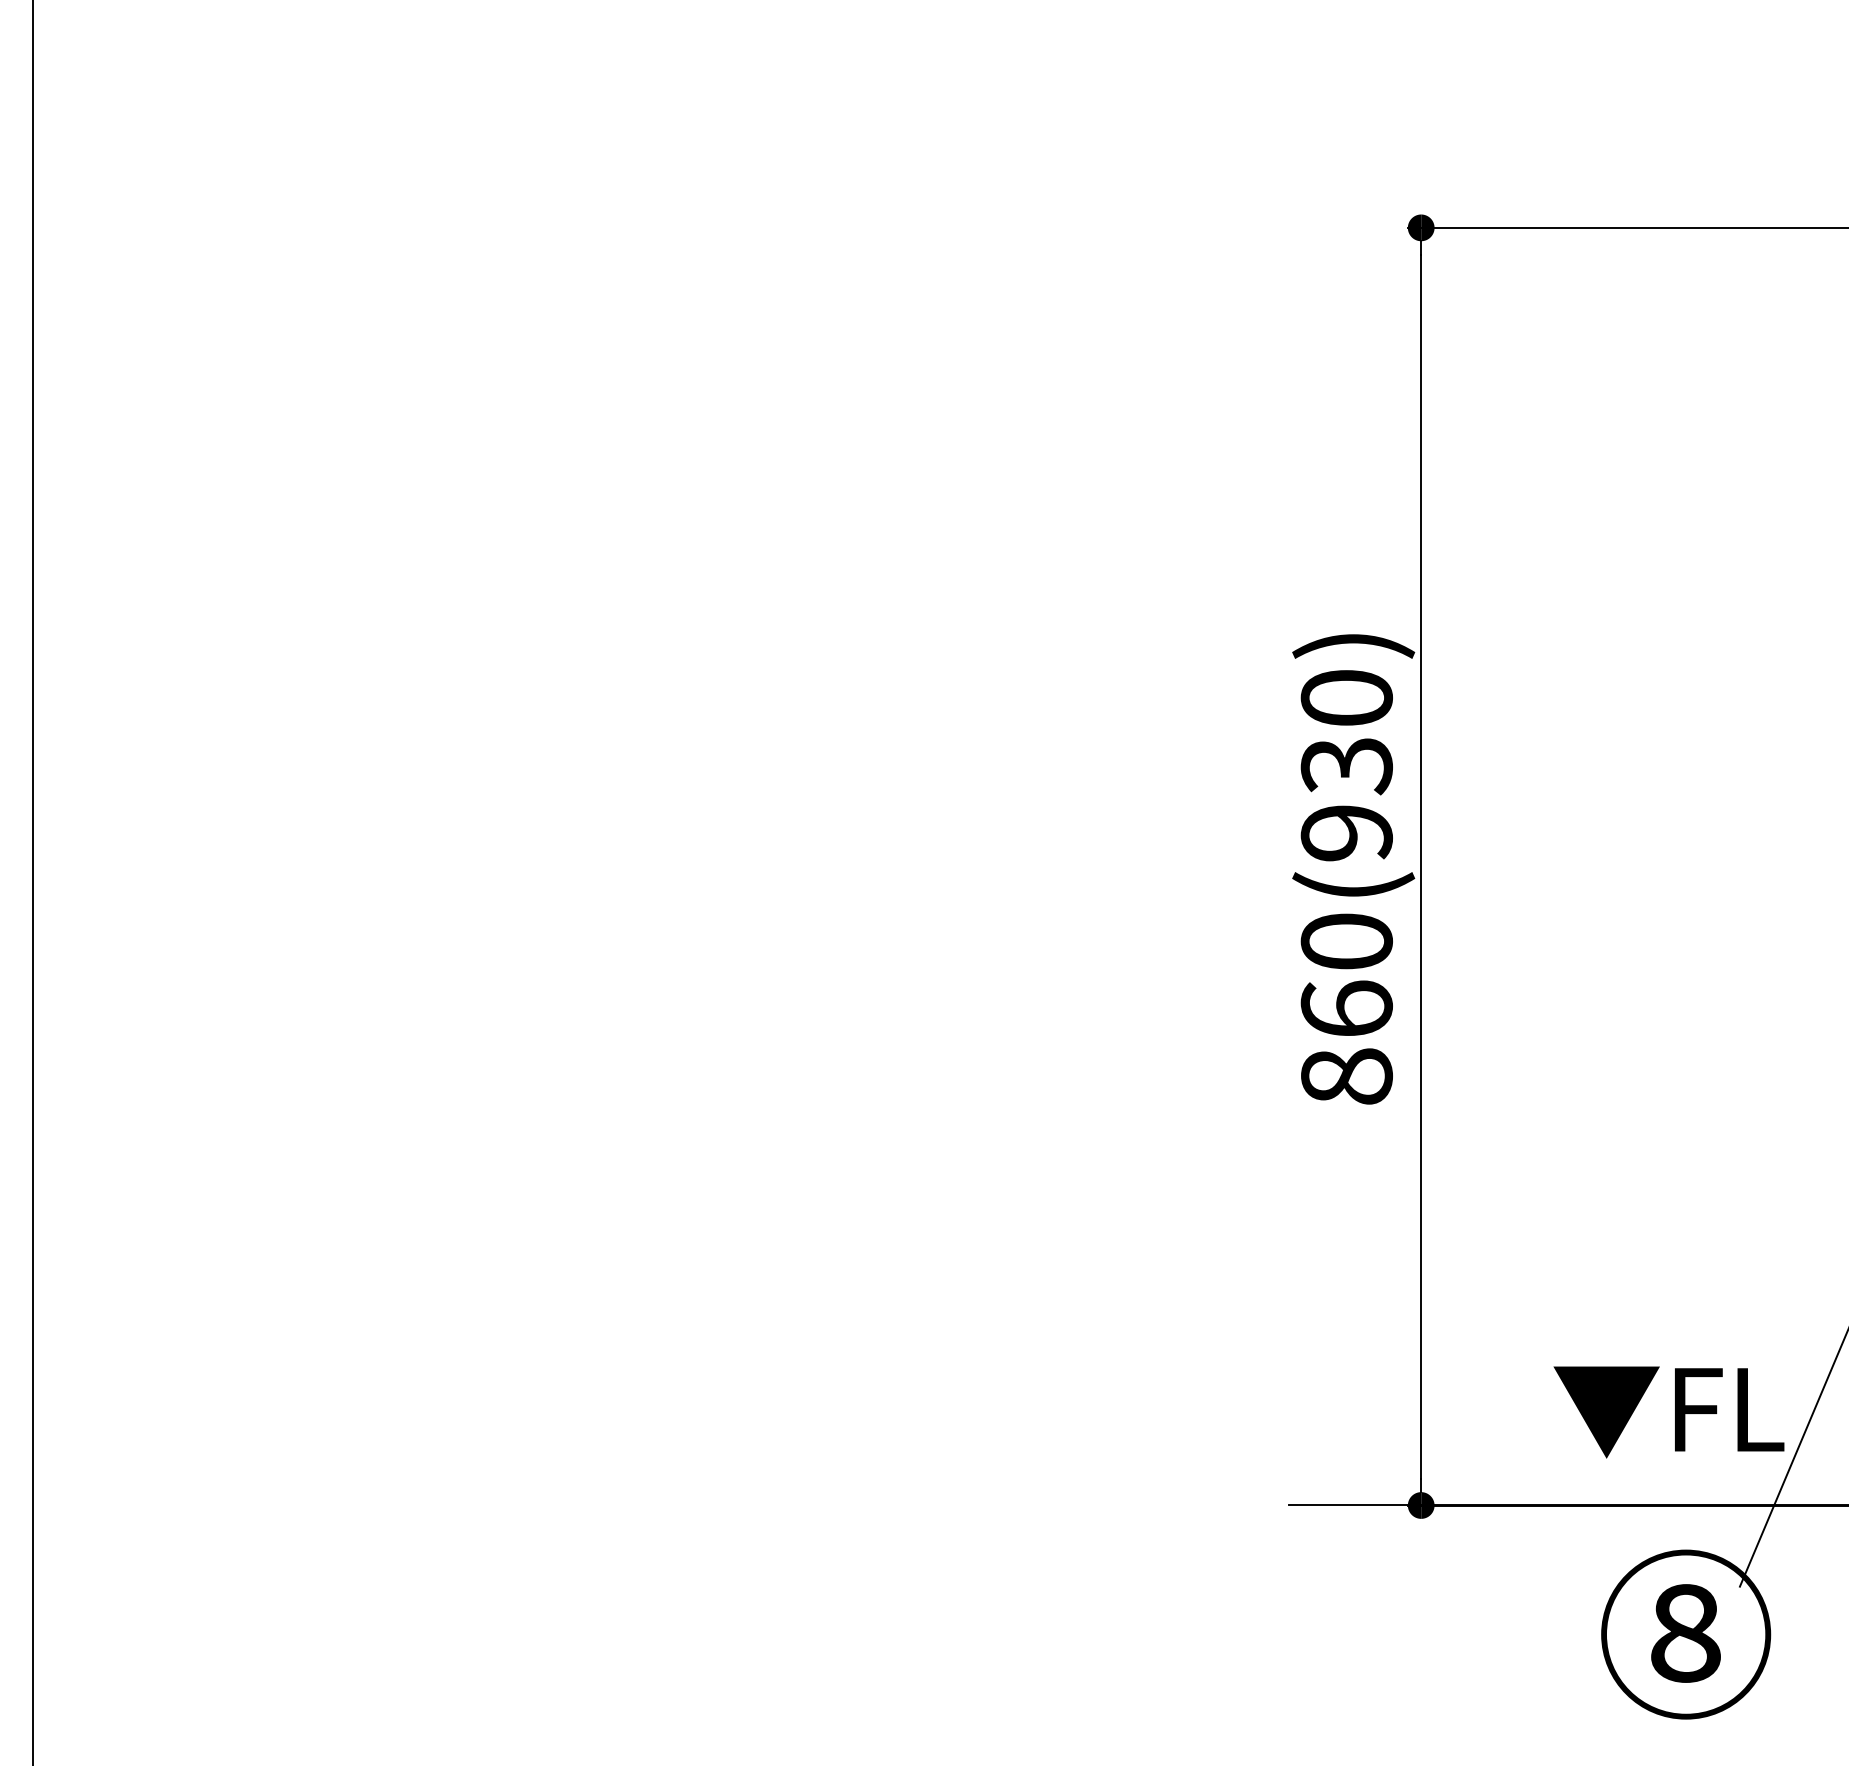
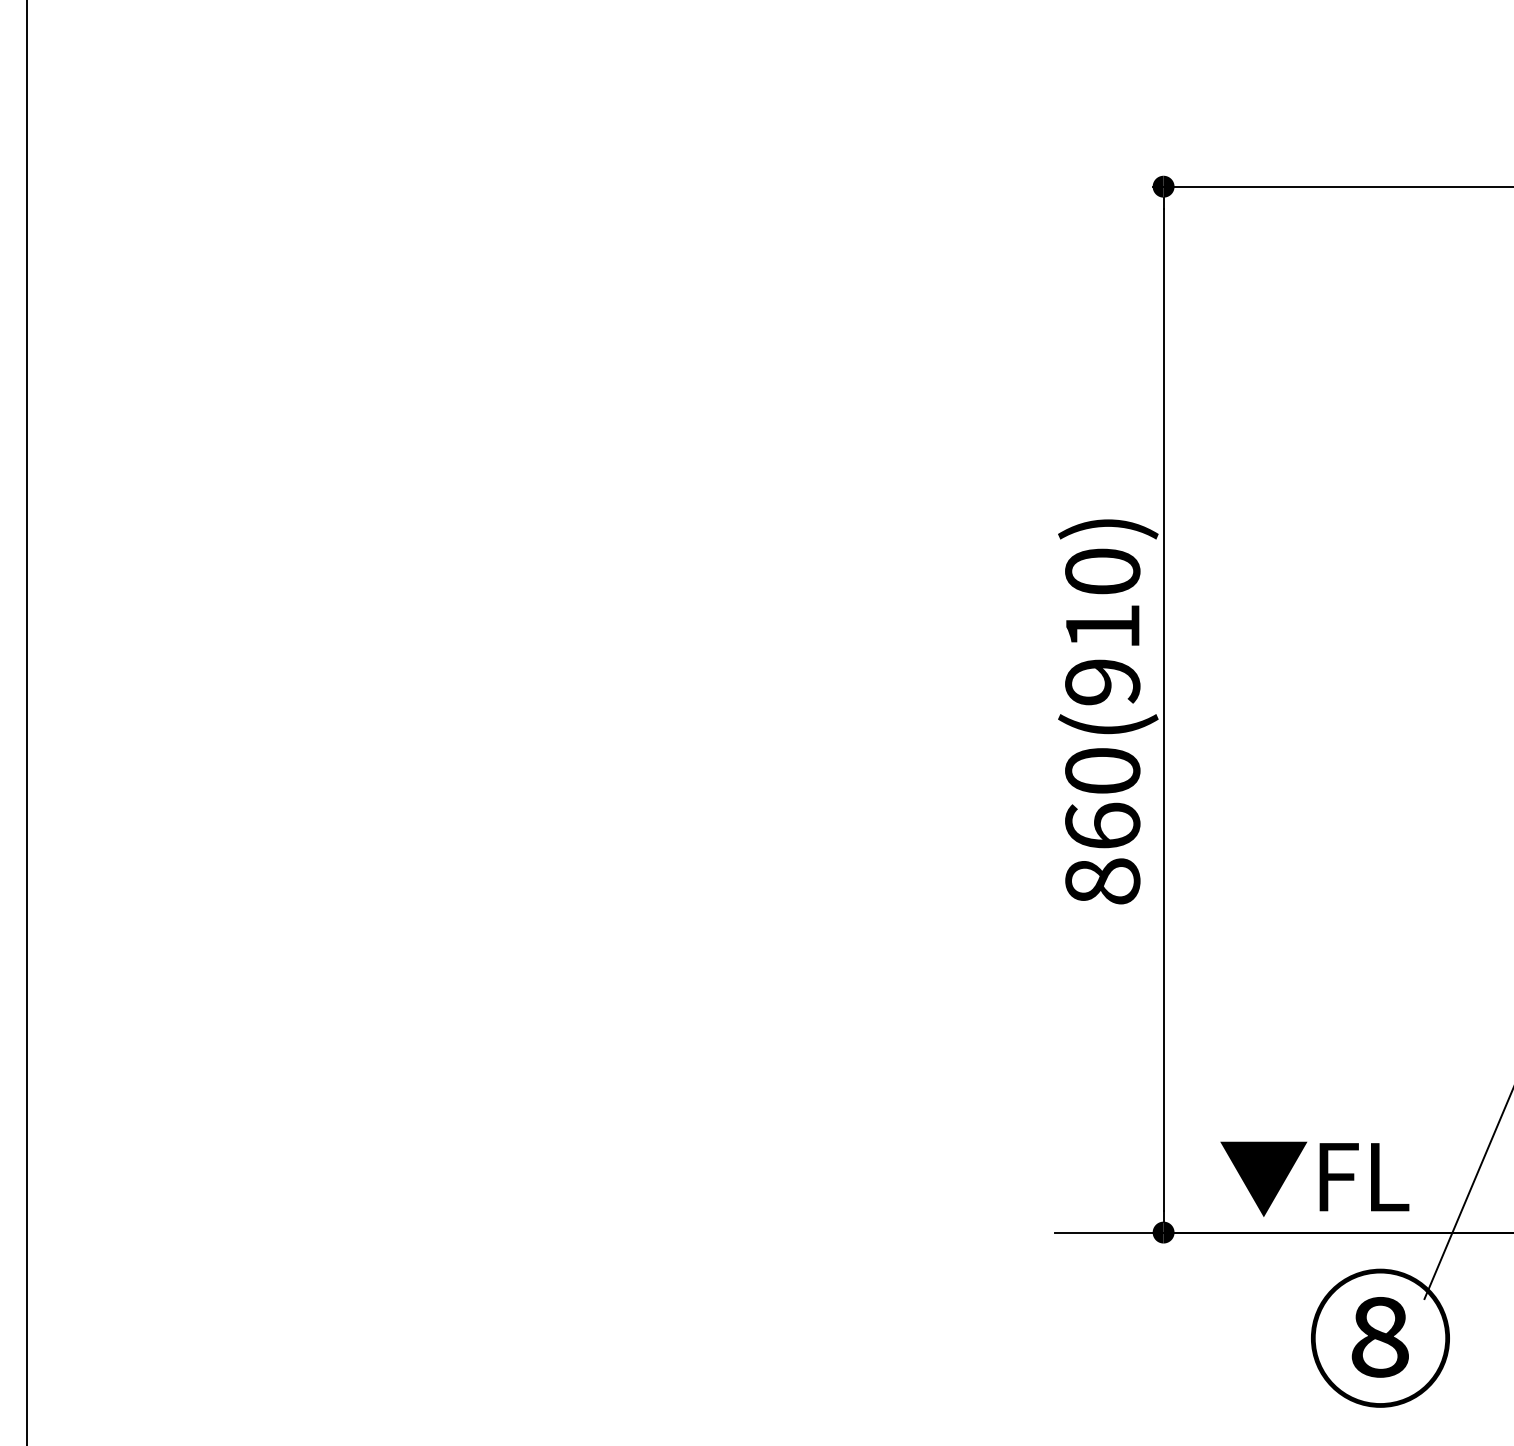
text: (1346, 766) -> (1102, 627), 860(930) -> 860(910)
text: (1668, 1412) -> (1314, 1179), moved

